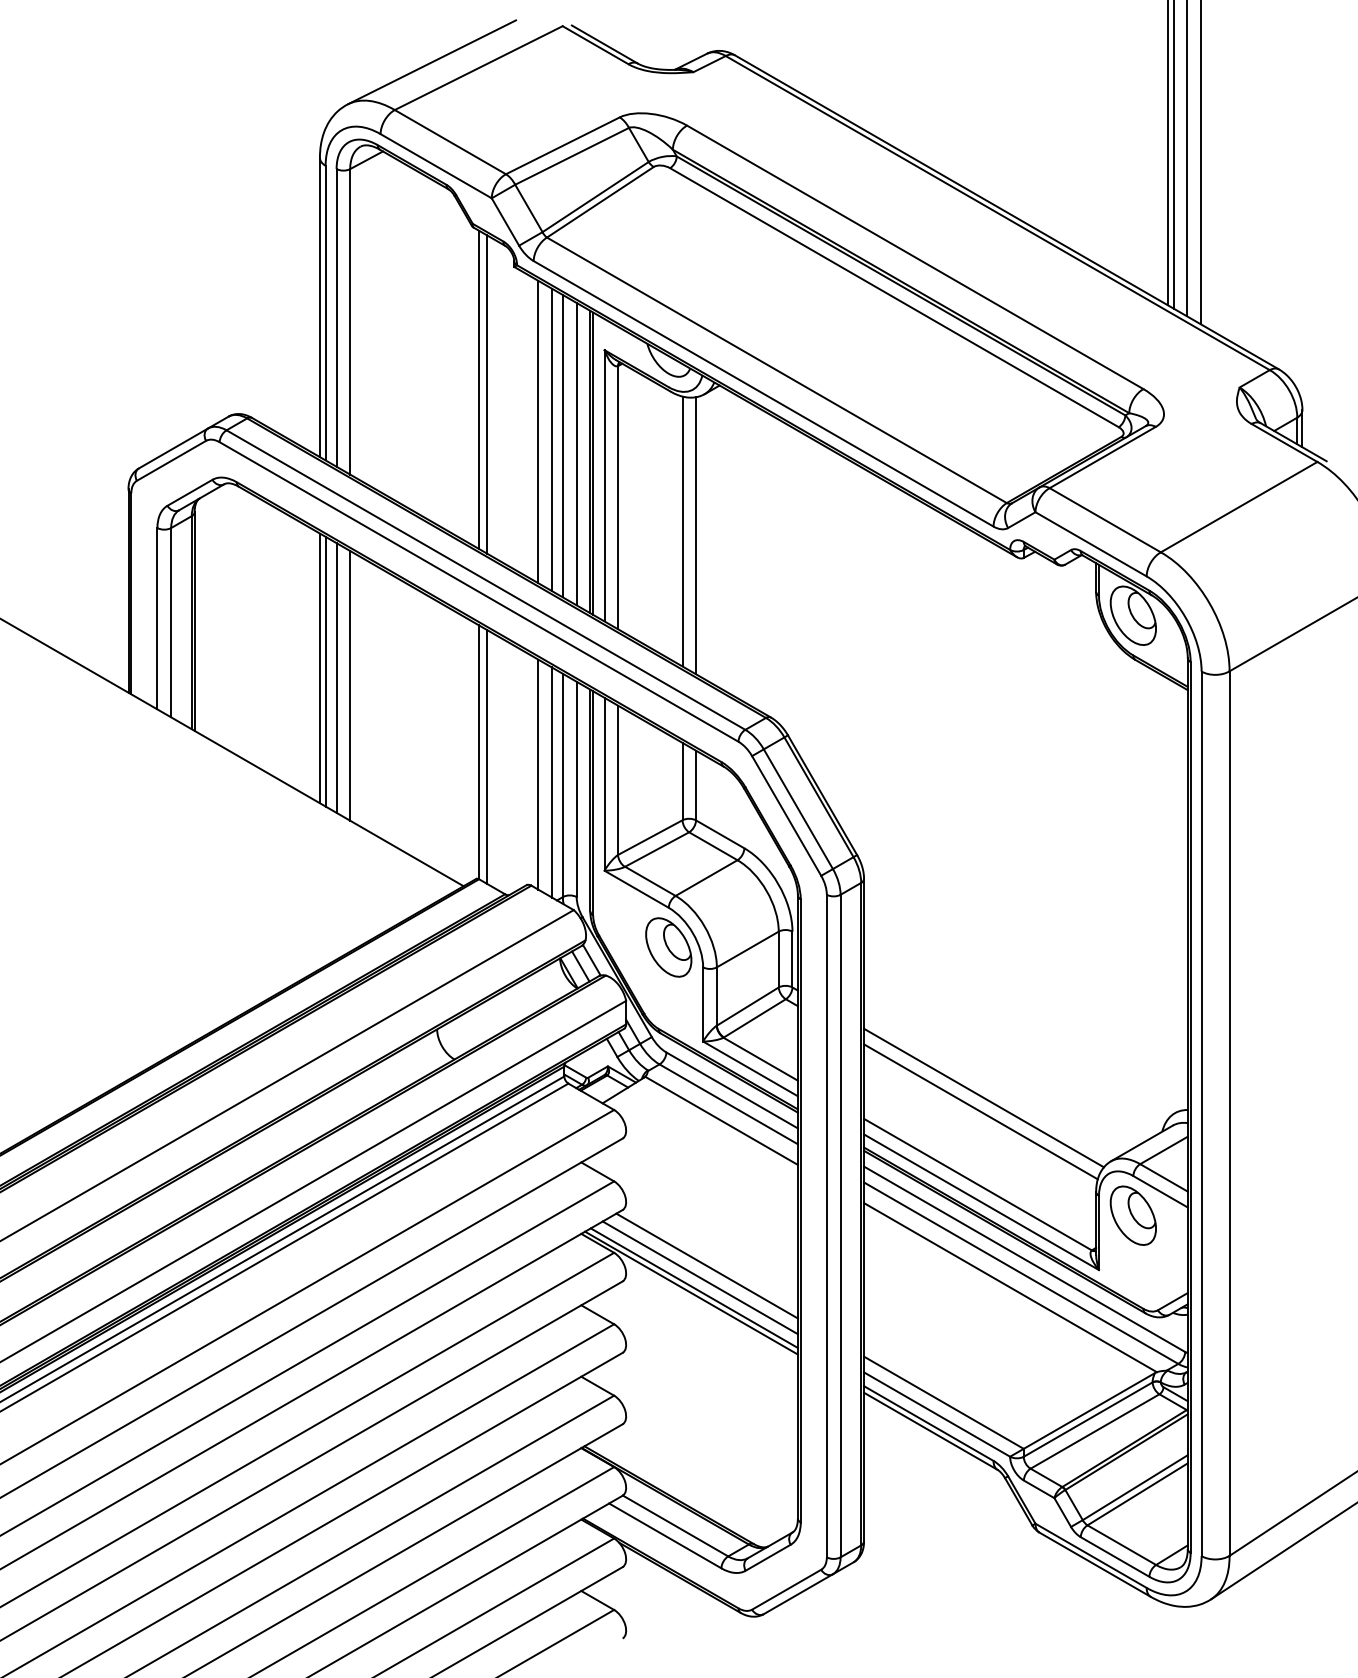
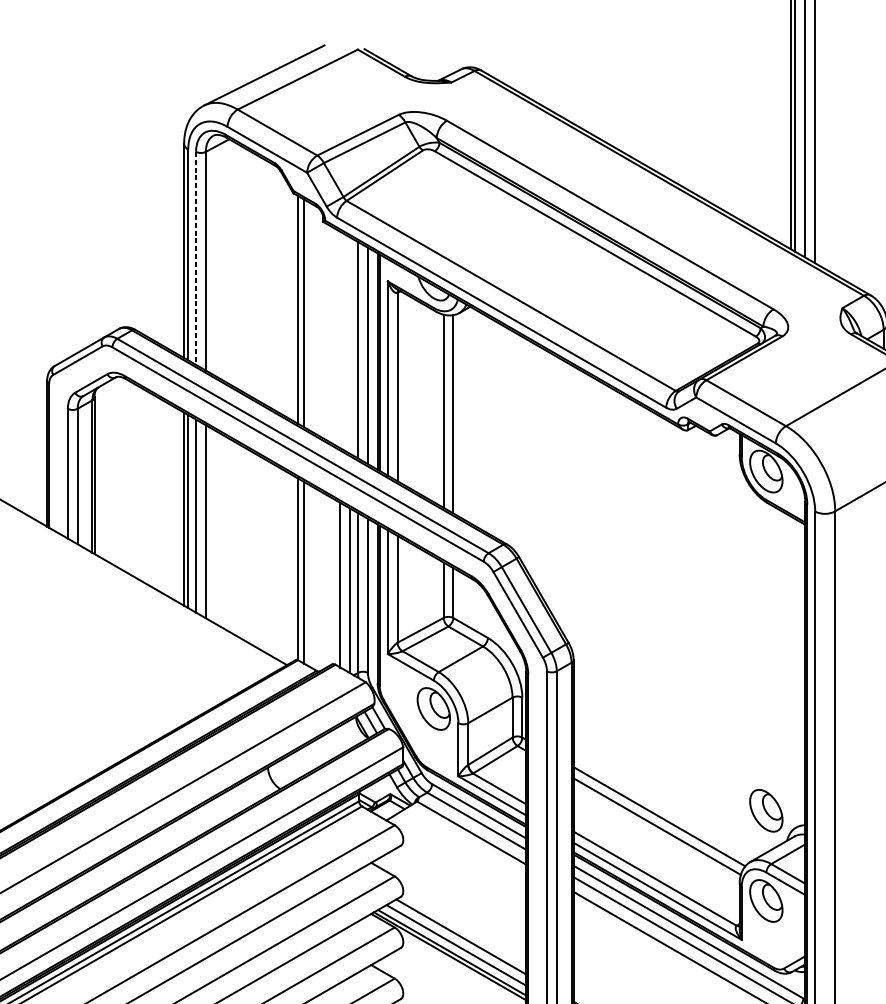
line: (336, 317) -> (196, 258), solid -> dashed
line: (538, 431) -> (340, 339), removed
line: (551, 439) -> (349, 345), removed
part: (1132, 1089) -> (765, 810), added

